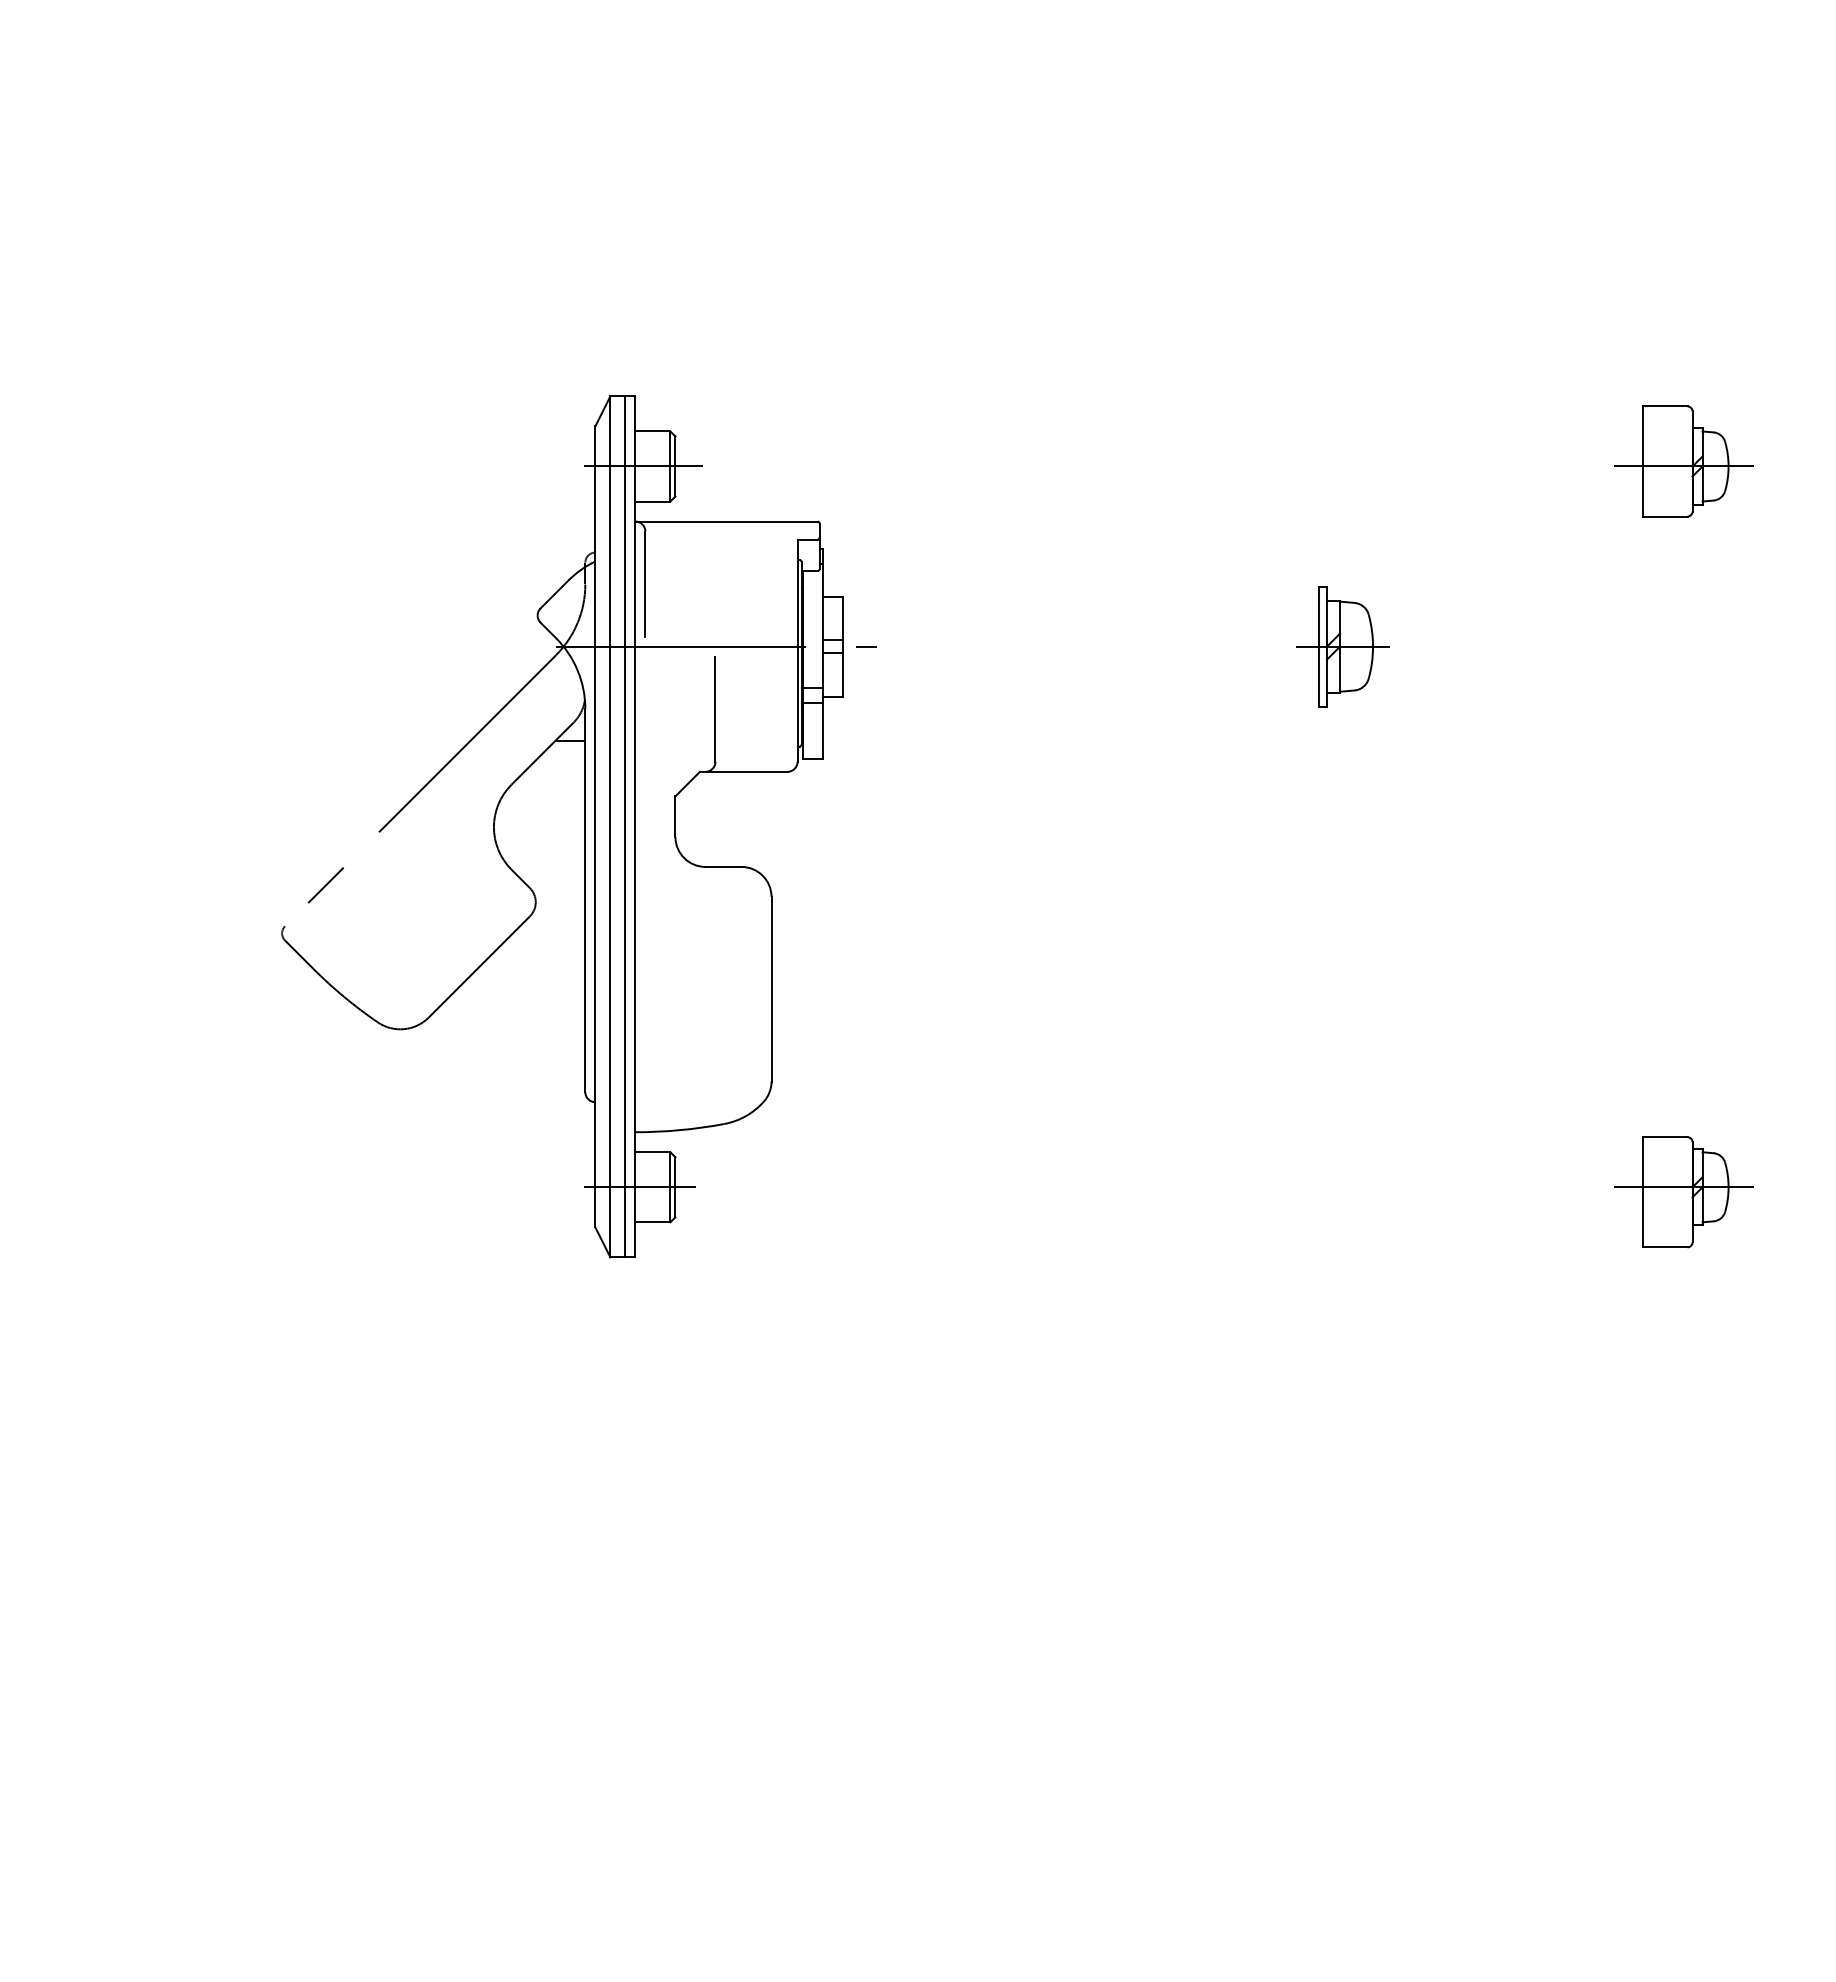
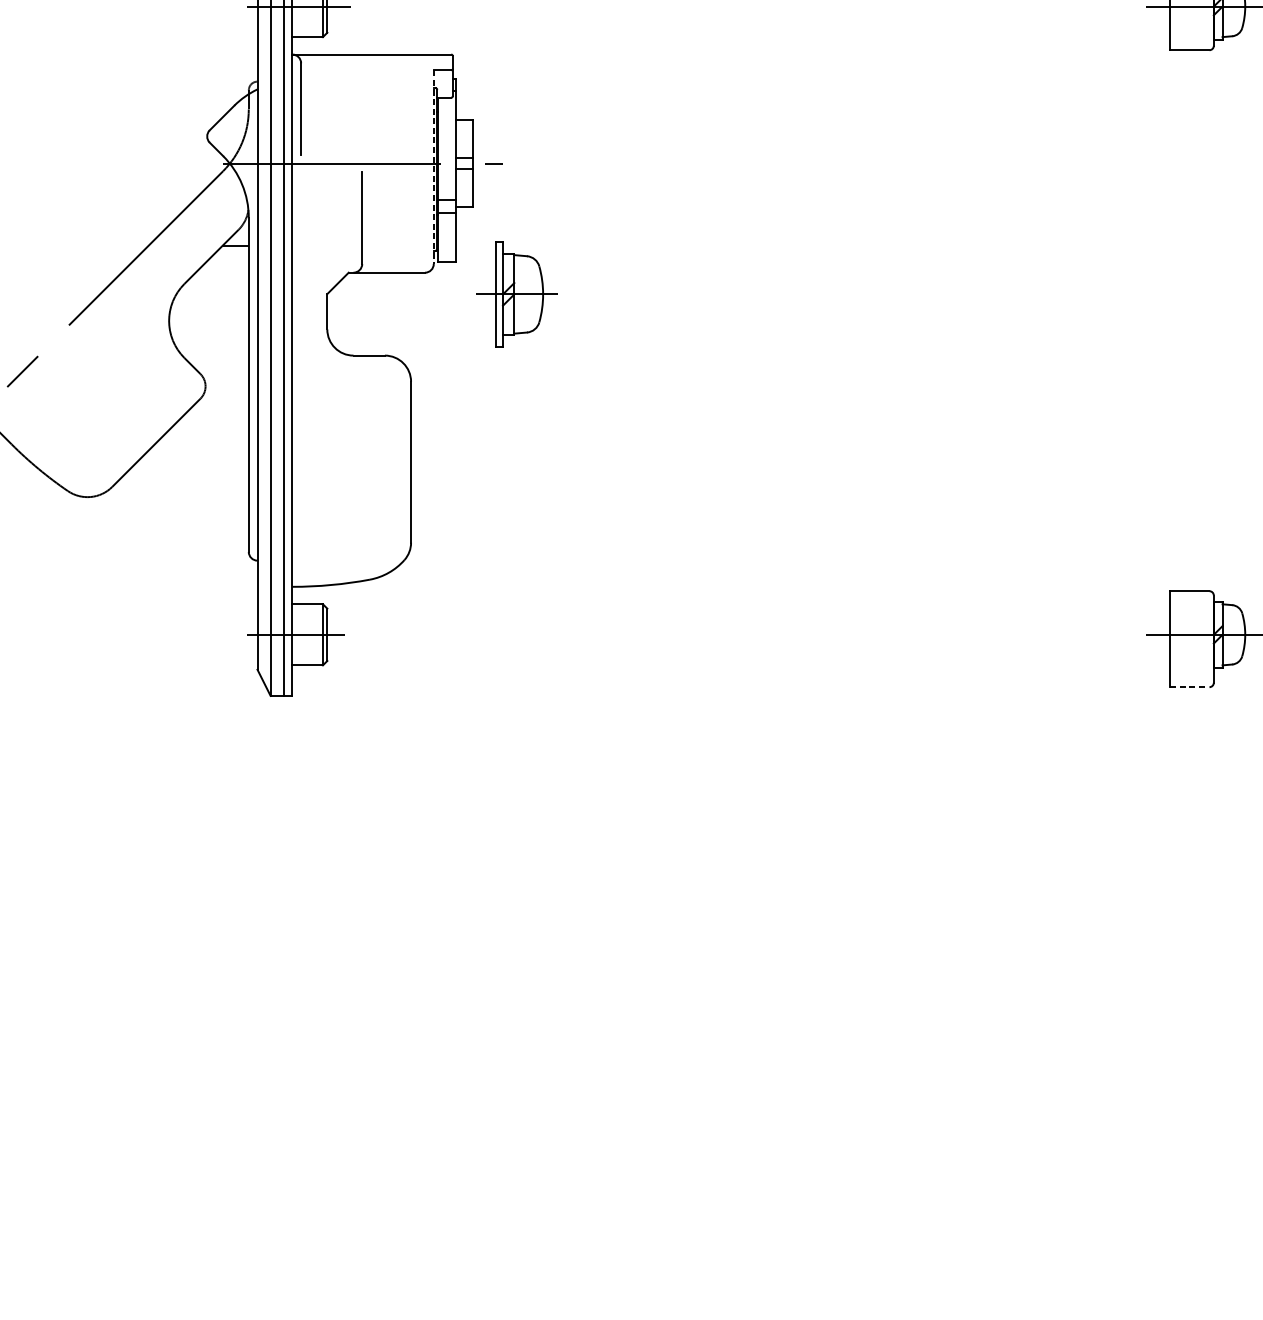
part: (1342, 646) -> (516, 294), moved
line: (797, 651) -> (433, 167), solid -> dashed
line: (1665, 1247) -> (1190, 687), solid -> dashed

